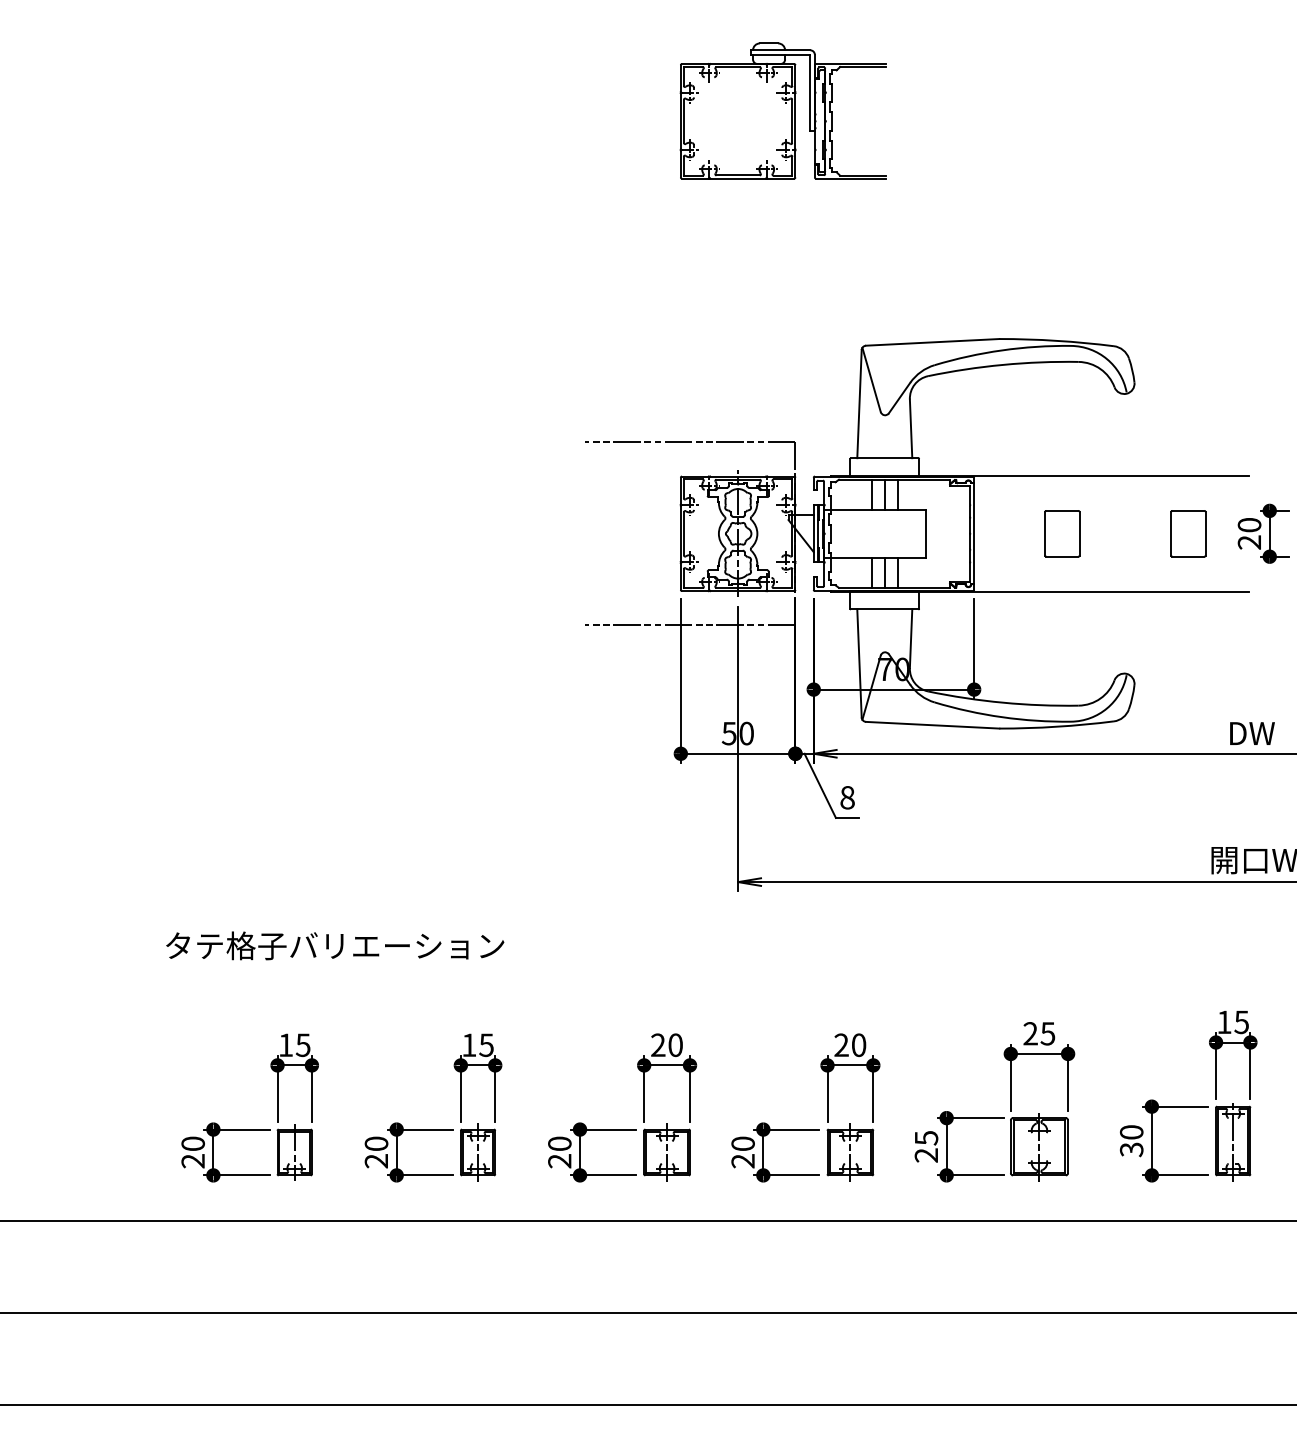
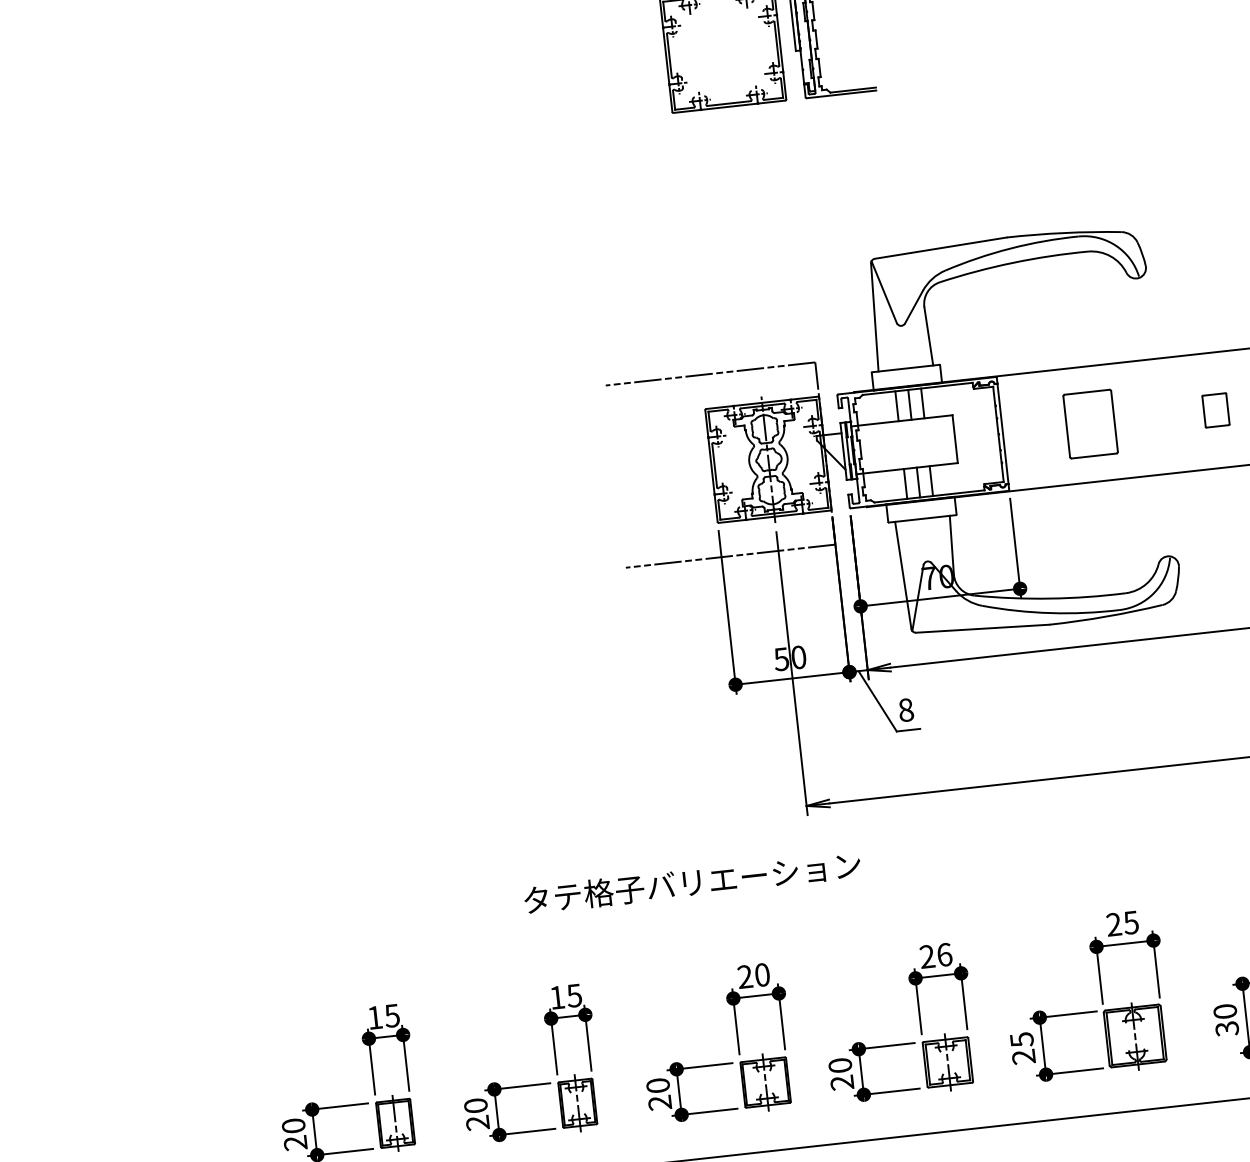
part: (1062, 533) -> (1090, 423), size x1.4
part: (1188, 533) -> (1216, 410), size x0.7
text: (335, 945) -> (692, 882), moved
text: (859, 1044) -> (945, 954), 20 -> 26

